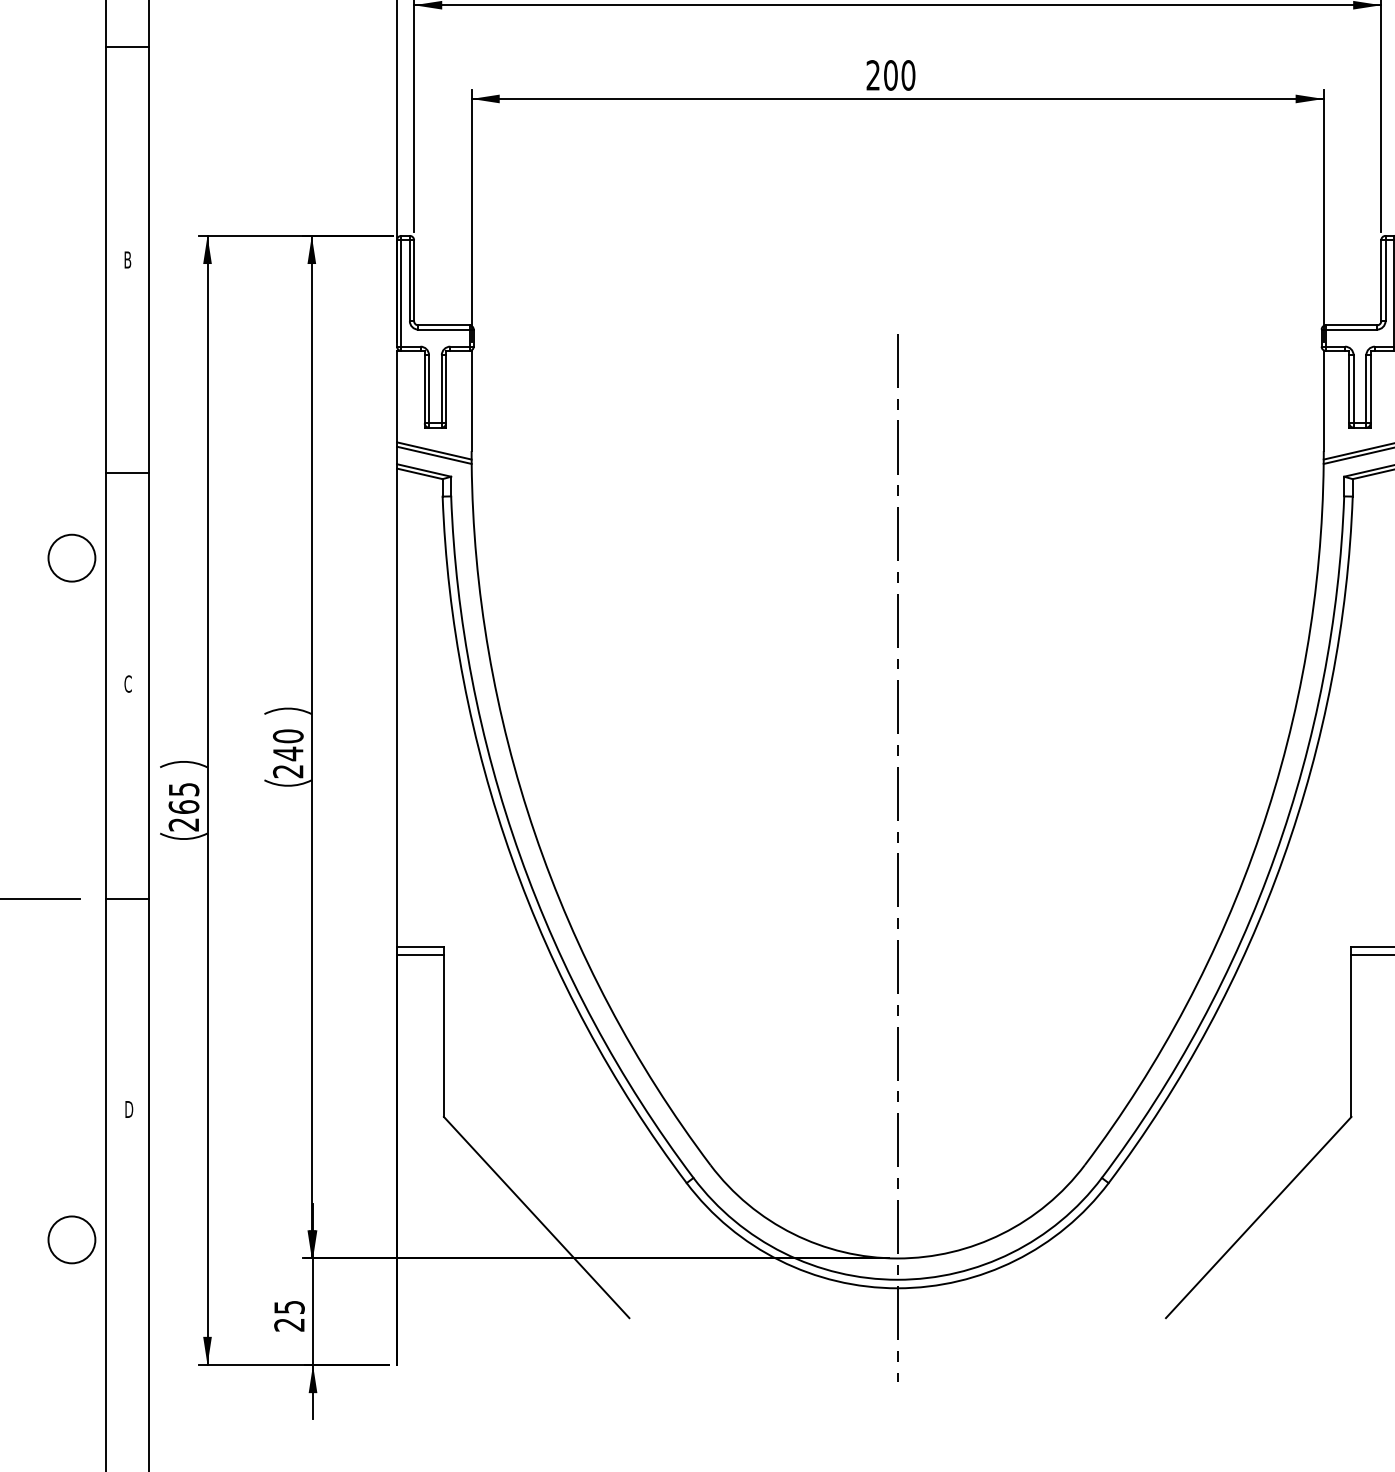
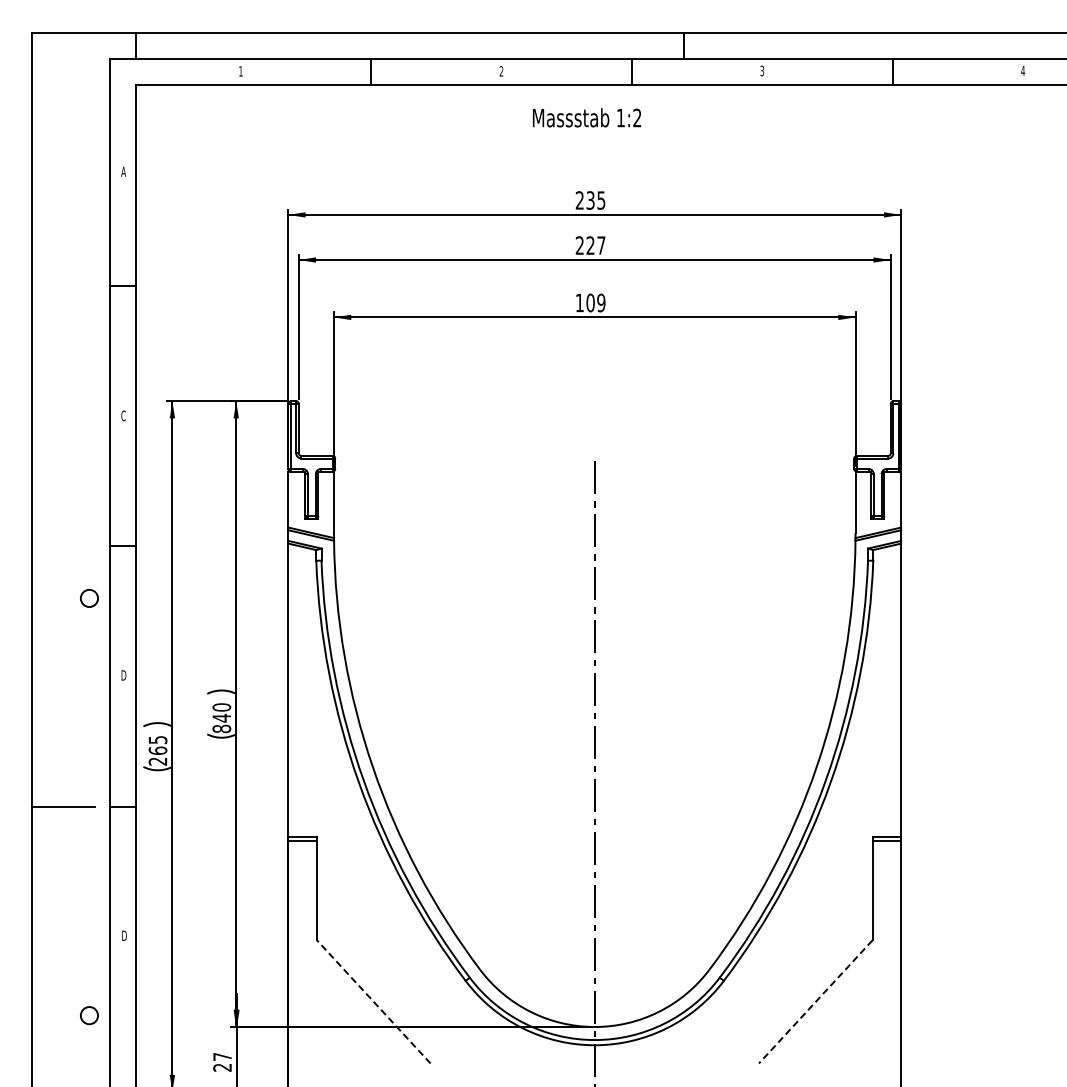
text: (890, 74) -> (590, 302), 200 -> 109
text: (127, 259) -> (123, 415), B -> C
circle: (72, 558) -> (89, 598), size x0.6
text: (127, 684) -> (123, 675), C -> D
text: (287, 770) -> (221, 728), 240 -> 840
line: (536, 1216) -> (373, 1001), solid -> dashed
line: (1258, 1216) -> (815, 1001), solid -> dashed
circle: (72, 1239) -> (89, 1015), size x0.6
text: (289, 1306) -> (222, 1056), 25 -> 27

